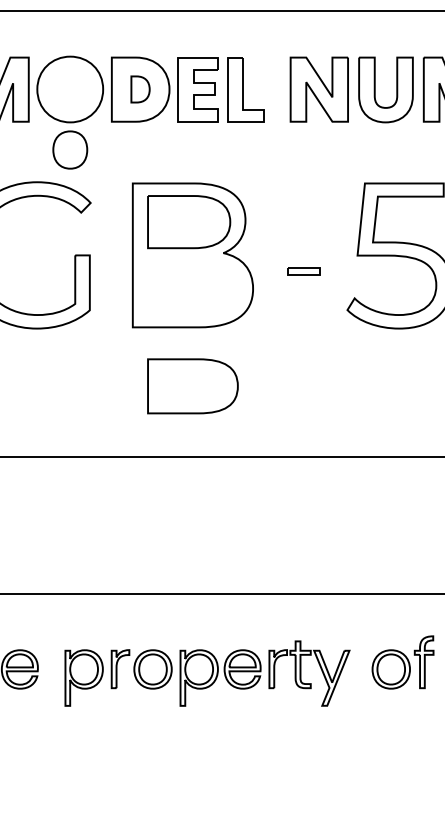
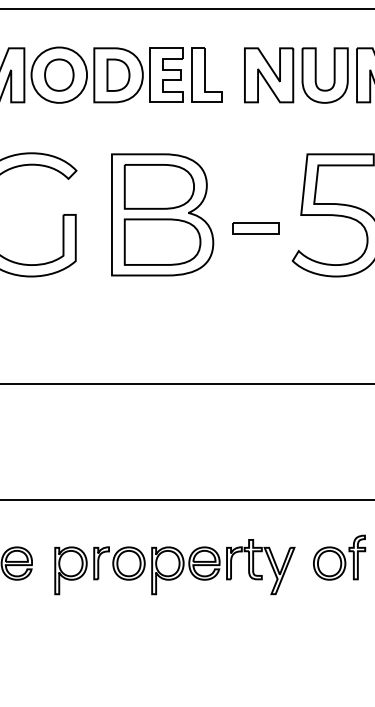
part: (140, 88) -> (118, 74), size x1.43
part: (70, 149) -> (59, 74), moved
part: (303, 271) -> (255, 228), size x1.67
part: (192, 385) -> (162, 241), moved

